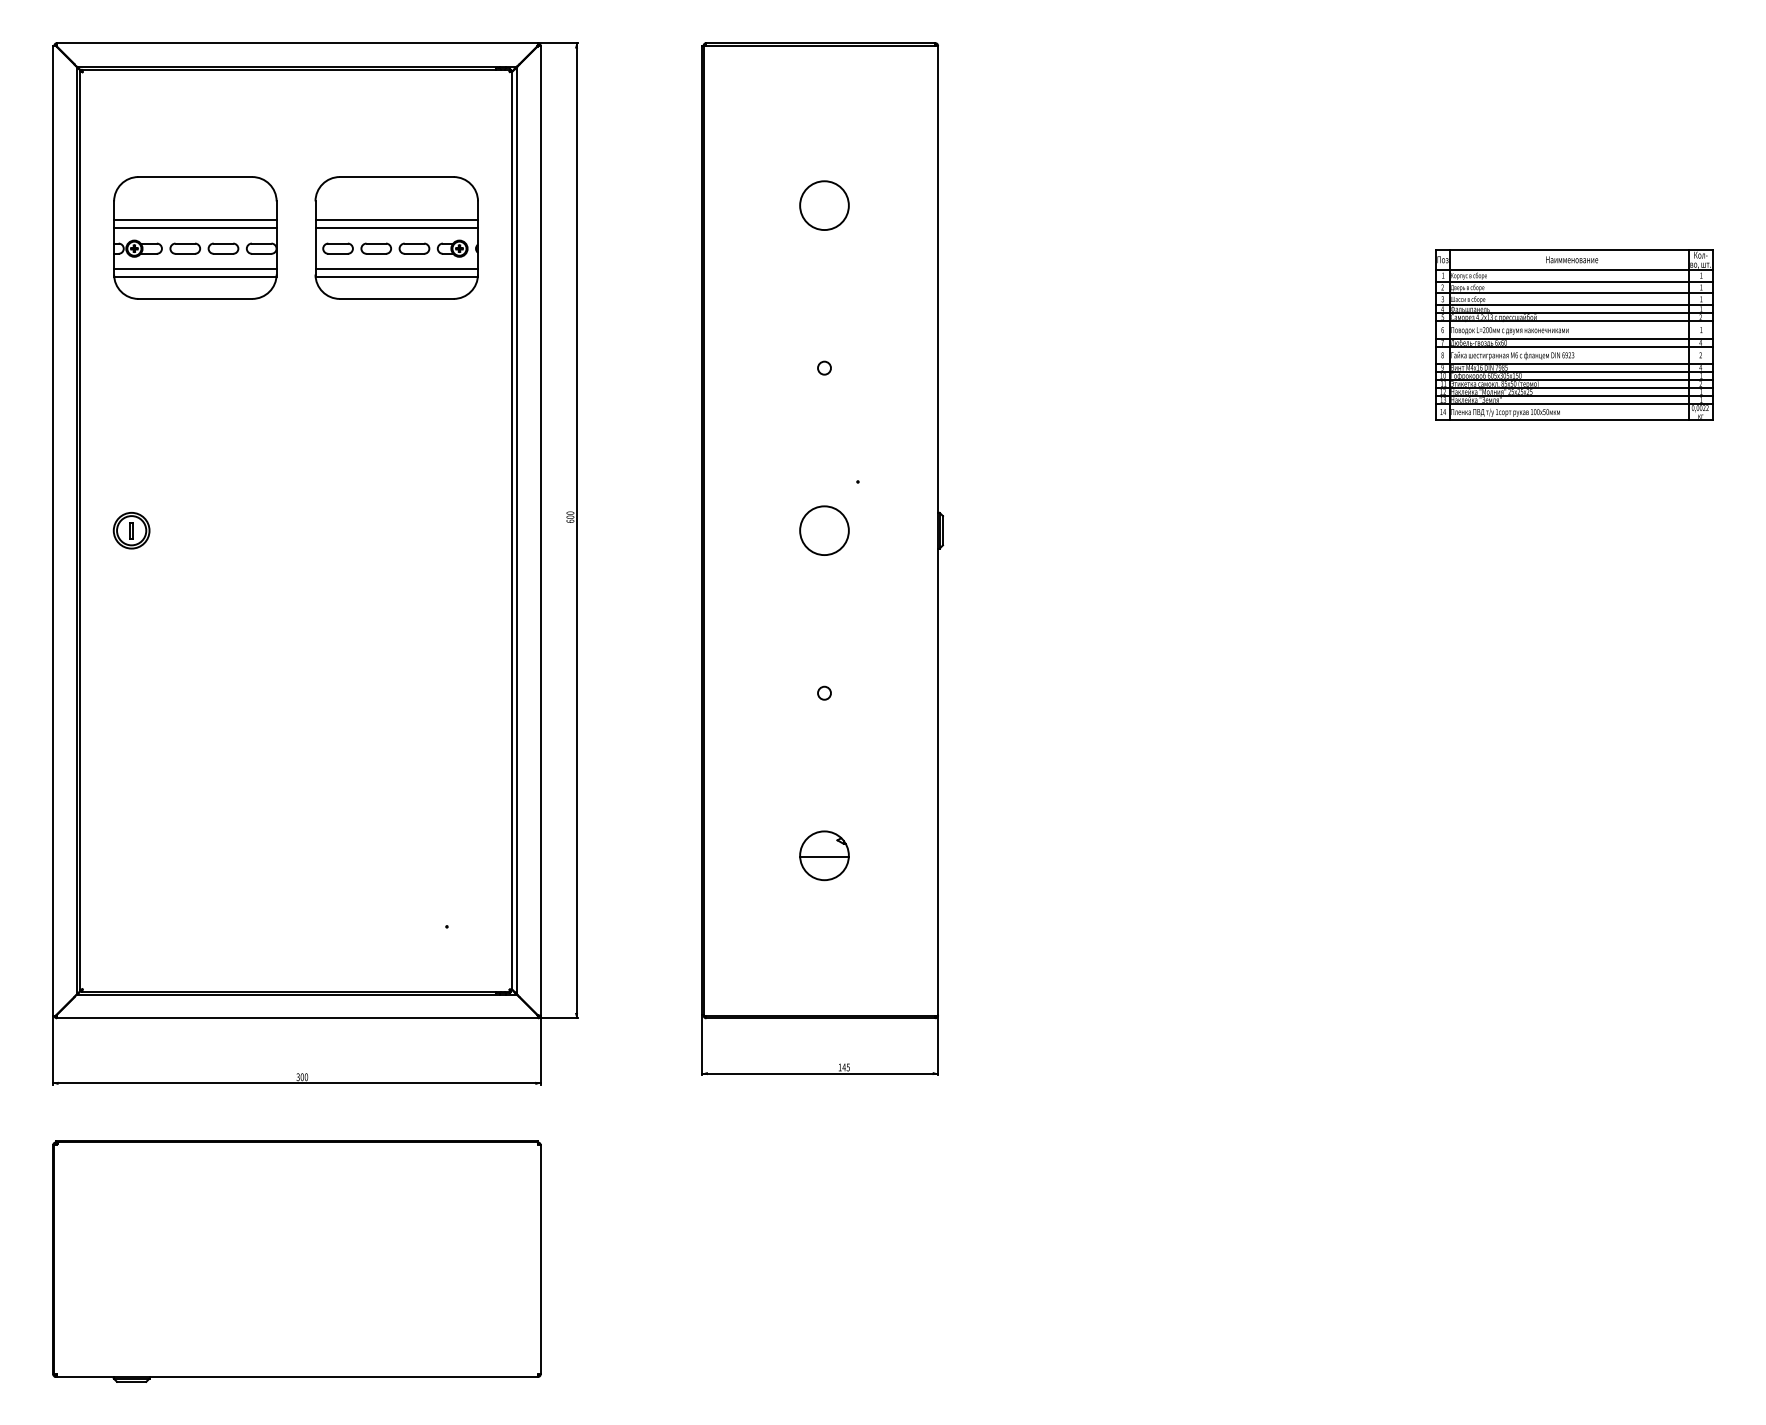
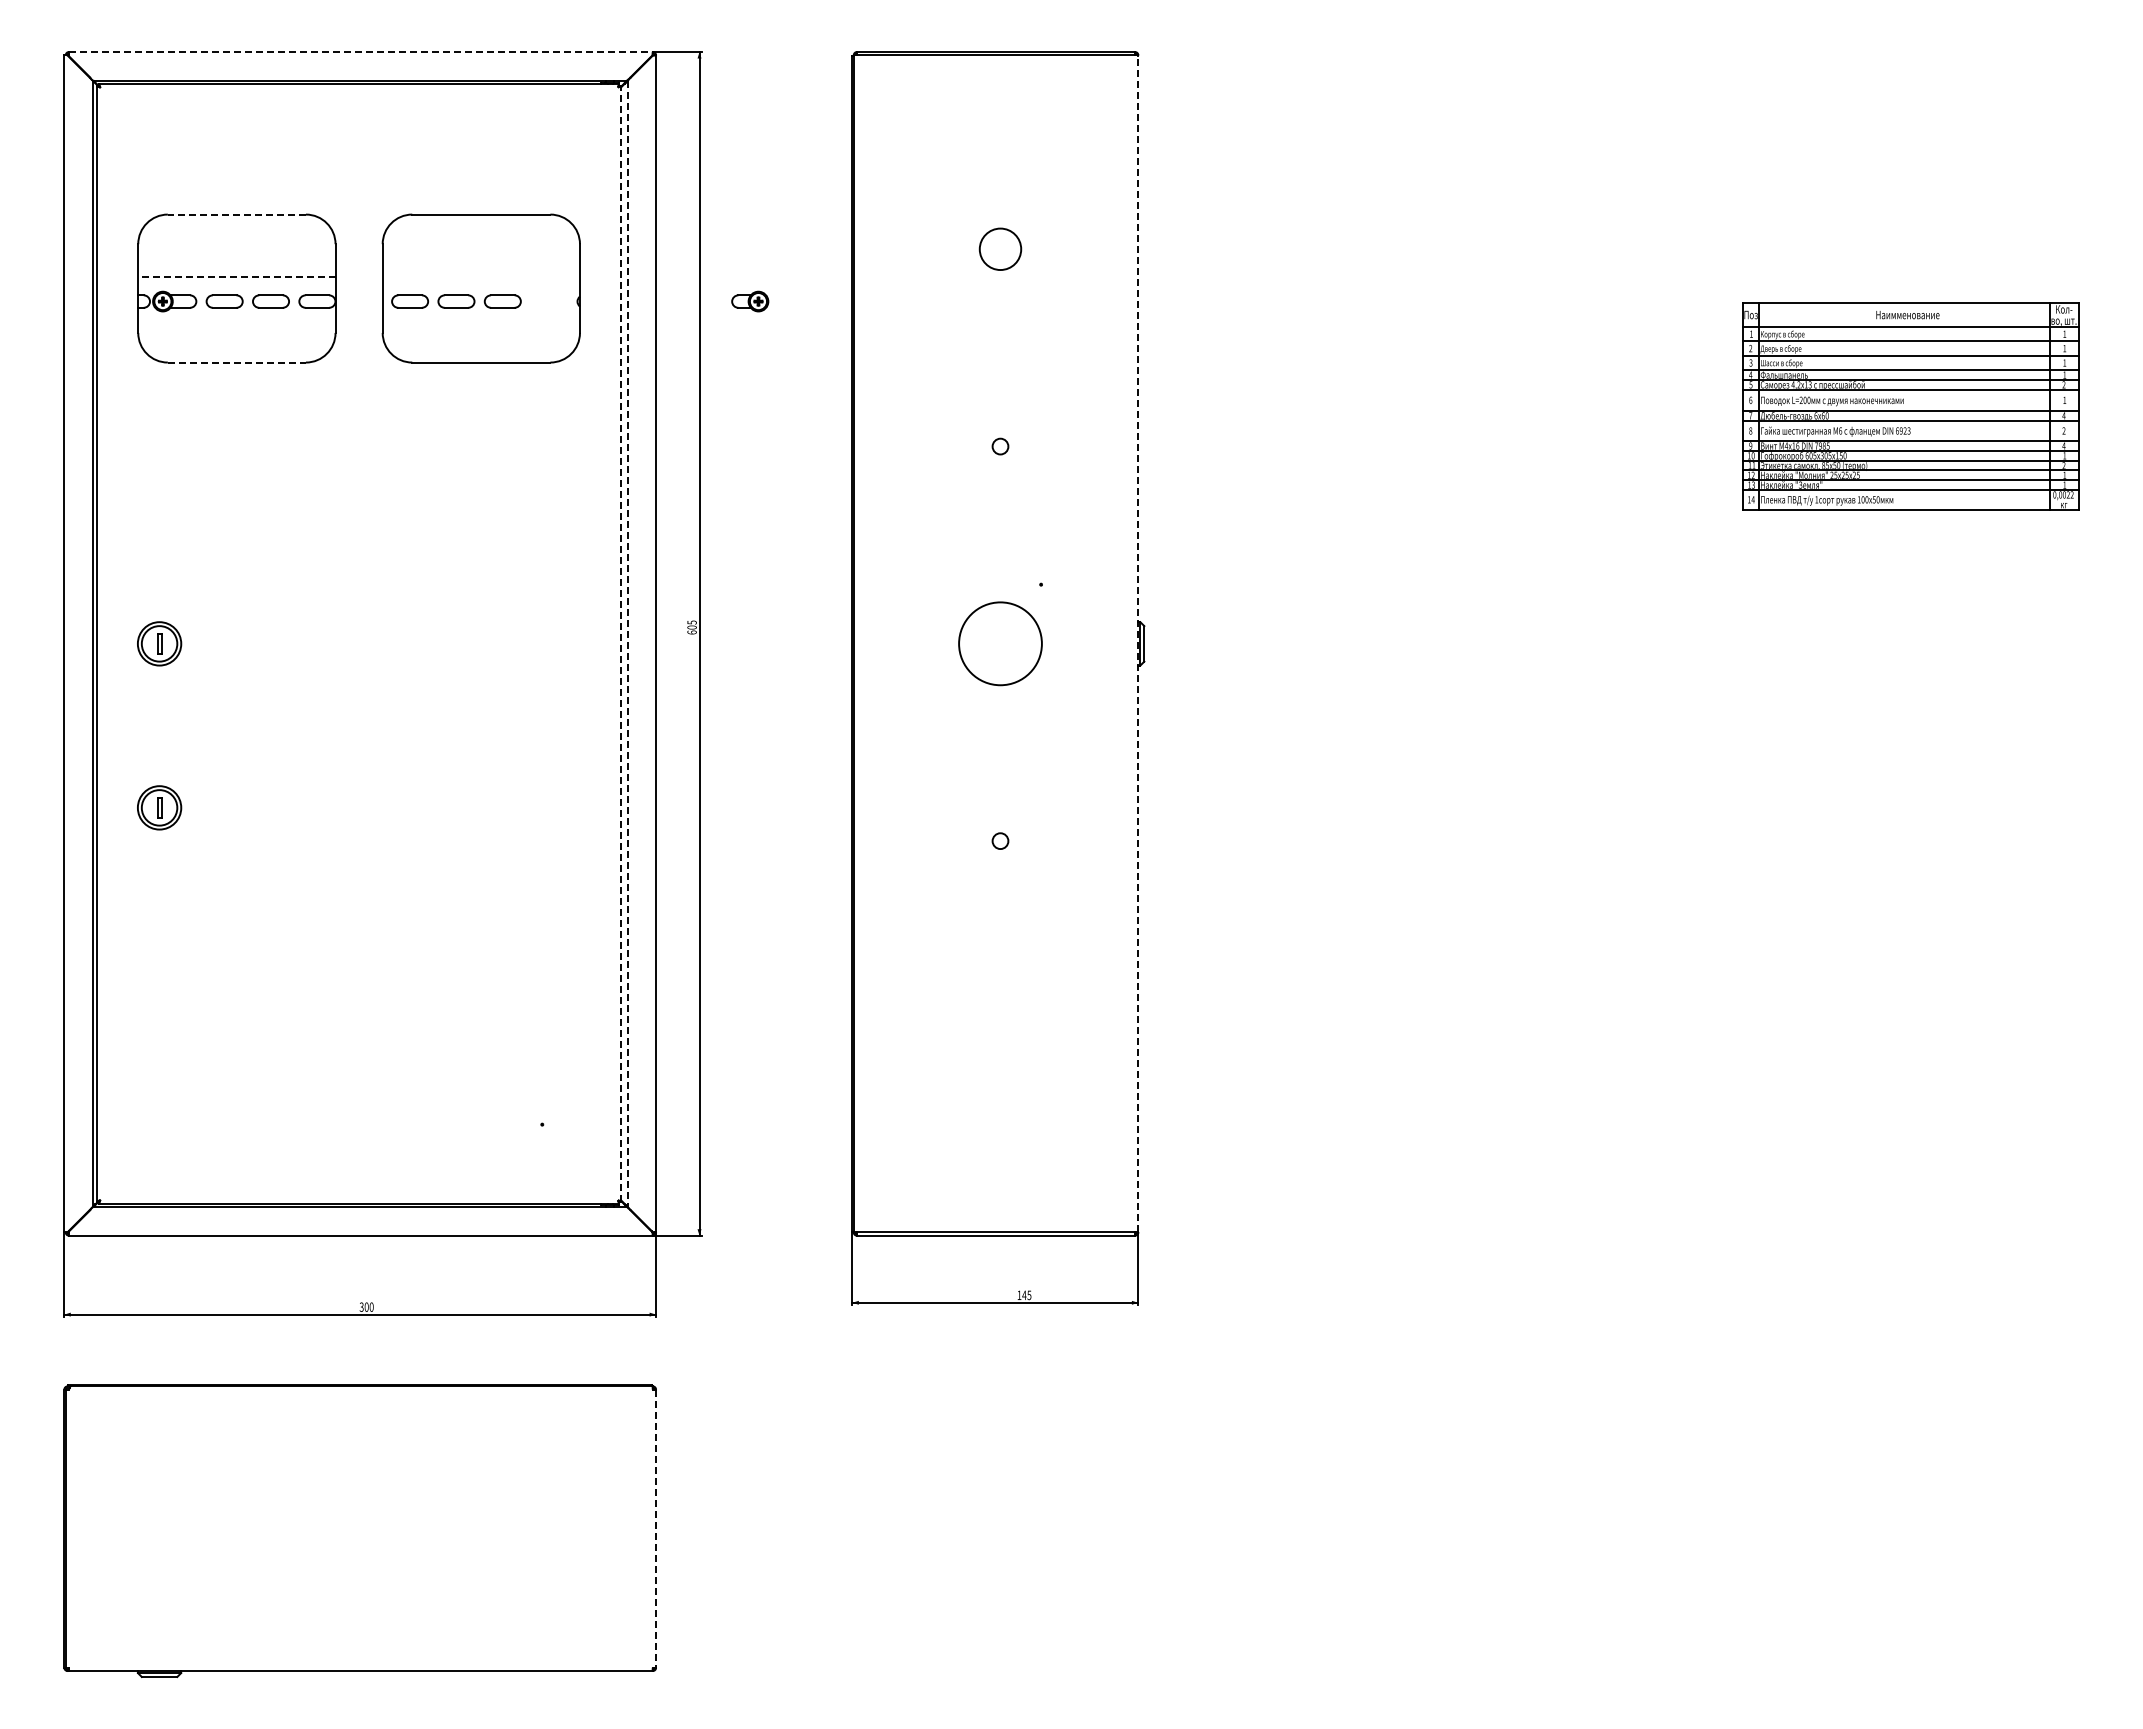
line: (297, 43) -> (360, 52), solid -> dashed
line: (195, 176) -> (236, 214), solid -> dashed
circle: (824, 204) -> (1000, 248), size x0.7
line: (195, 220) -> (236, 267), removed
line: (396, 220) -> (480, 267), removed
line: (195, 228) -> (236, 276), solid -> dashed
line: (396, 228) -> (480, 276), removed
part: (452, 248) -> (750, 301), moved
line: (195, 269) -> (236, 326), removed
line: (396, 269) -> (480, 326), removed
line: (195, 277) -> (236, 336), removed
line: (396, 277) -> (480, 336), removed
line: (195, 298) -> (237, 362), solid -> dashed
text: (569, 513) -> (691, 622), 600 -> 605
line: (512, 530) -> (621, 643), solid -> dashed
line: (517, 530) -> (627, 643), solid -> dashed
circle: (824, 530) -> (1000, 643), size x1.4
line: (938, 530) -> (1138, 643), solid -> dashed
part: (131, 665) -> (159, 807), added
part: (824, 855) -> (1000, 1038), removed
line: (541, 1259) -> (656, 1528), solid -> dashed

